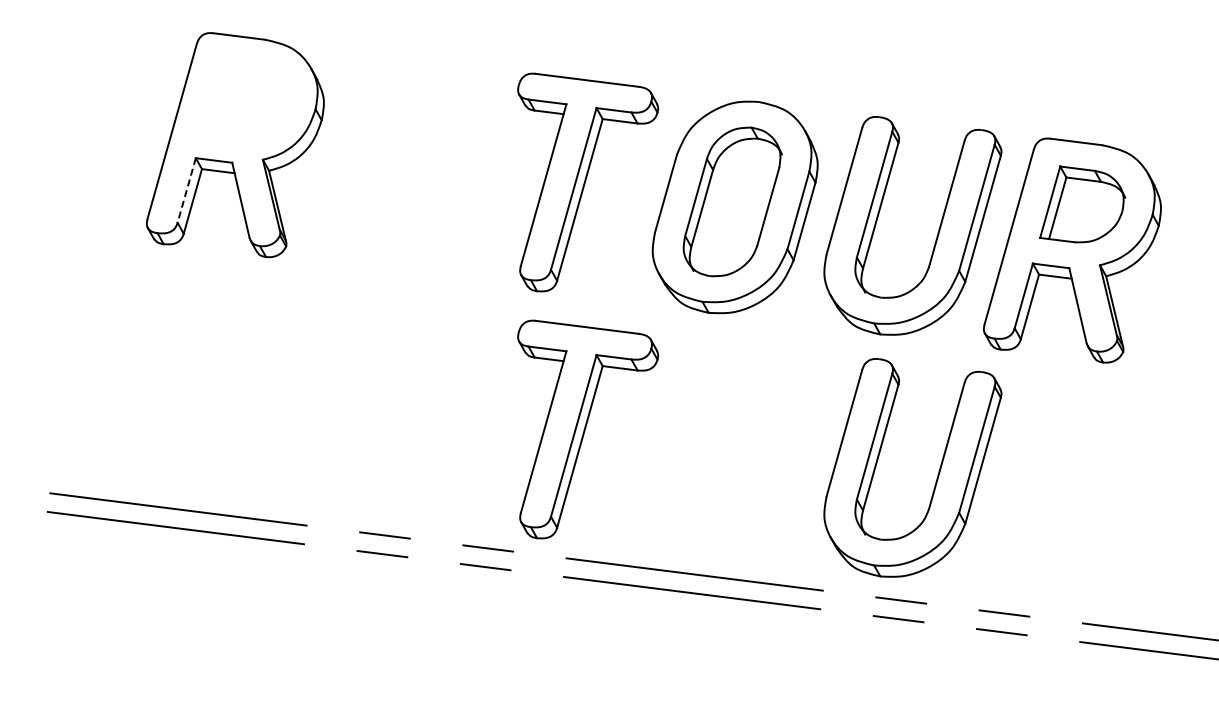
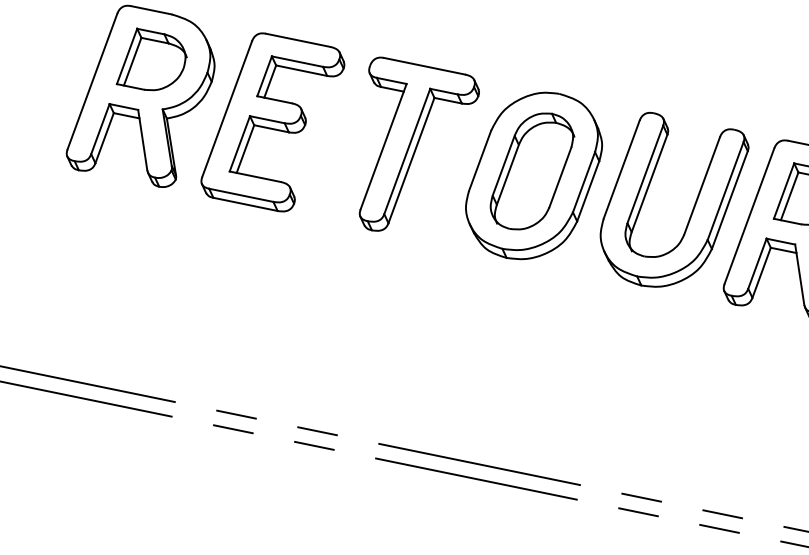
part: (245, 98) -> (152, 59), added
part: (402, 165) -> (272, 122), added
line: (186, 190) -> (100, 129), dashed -> solid
part: (588, 429) -> (404, 343), removed
part: (937, 474) -> (678, 400), removed

